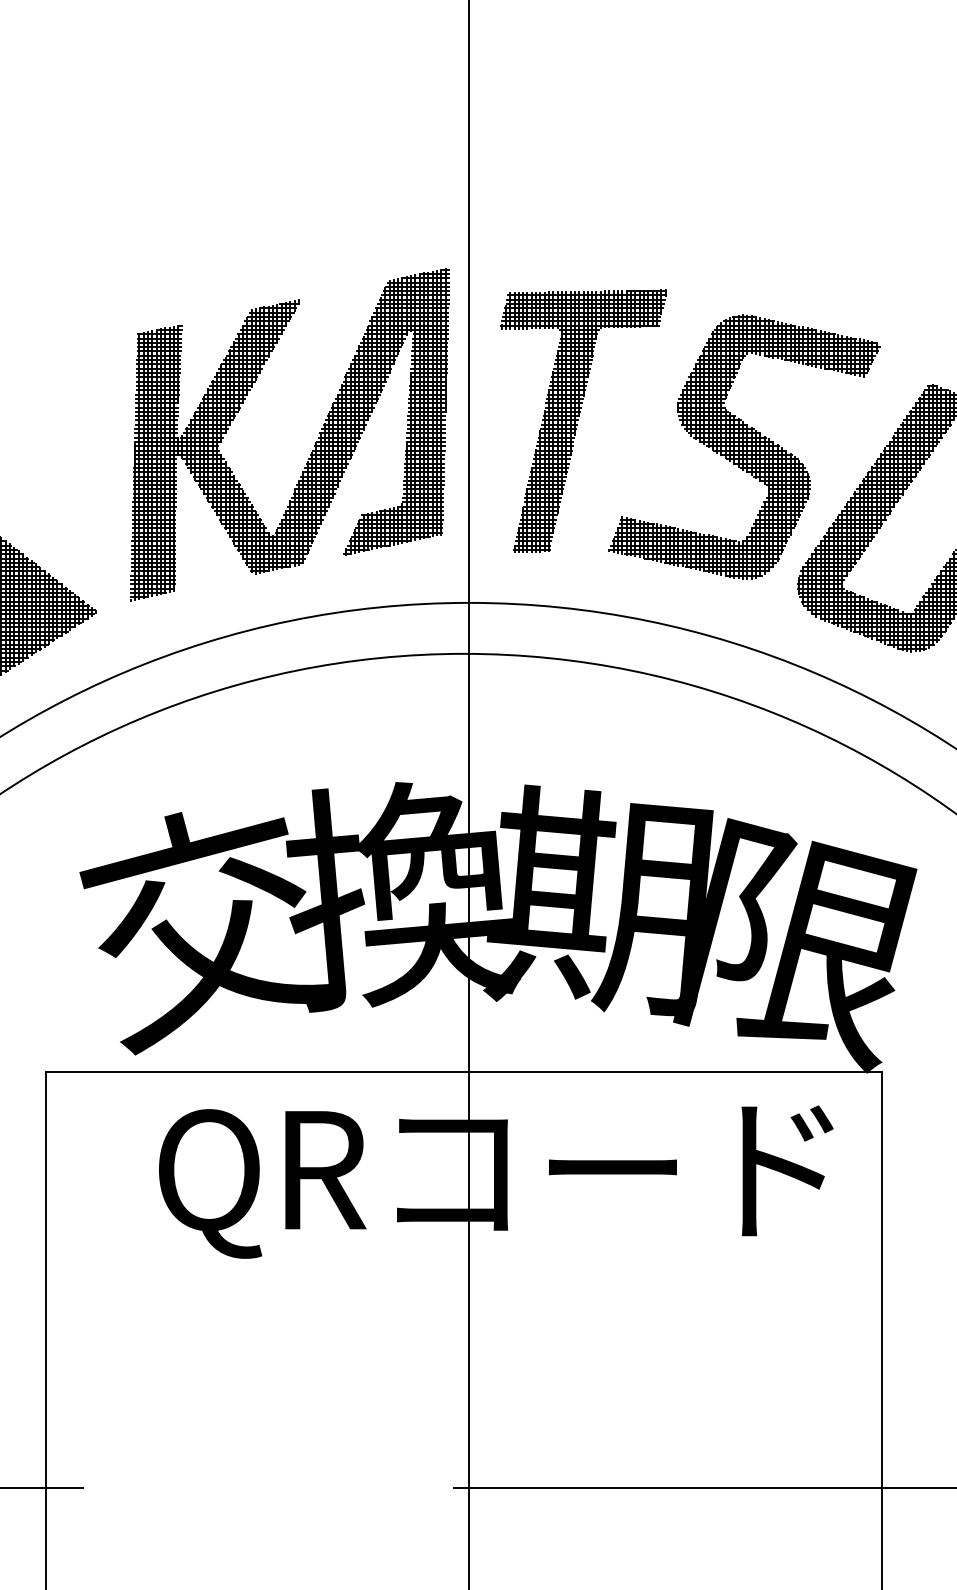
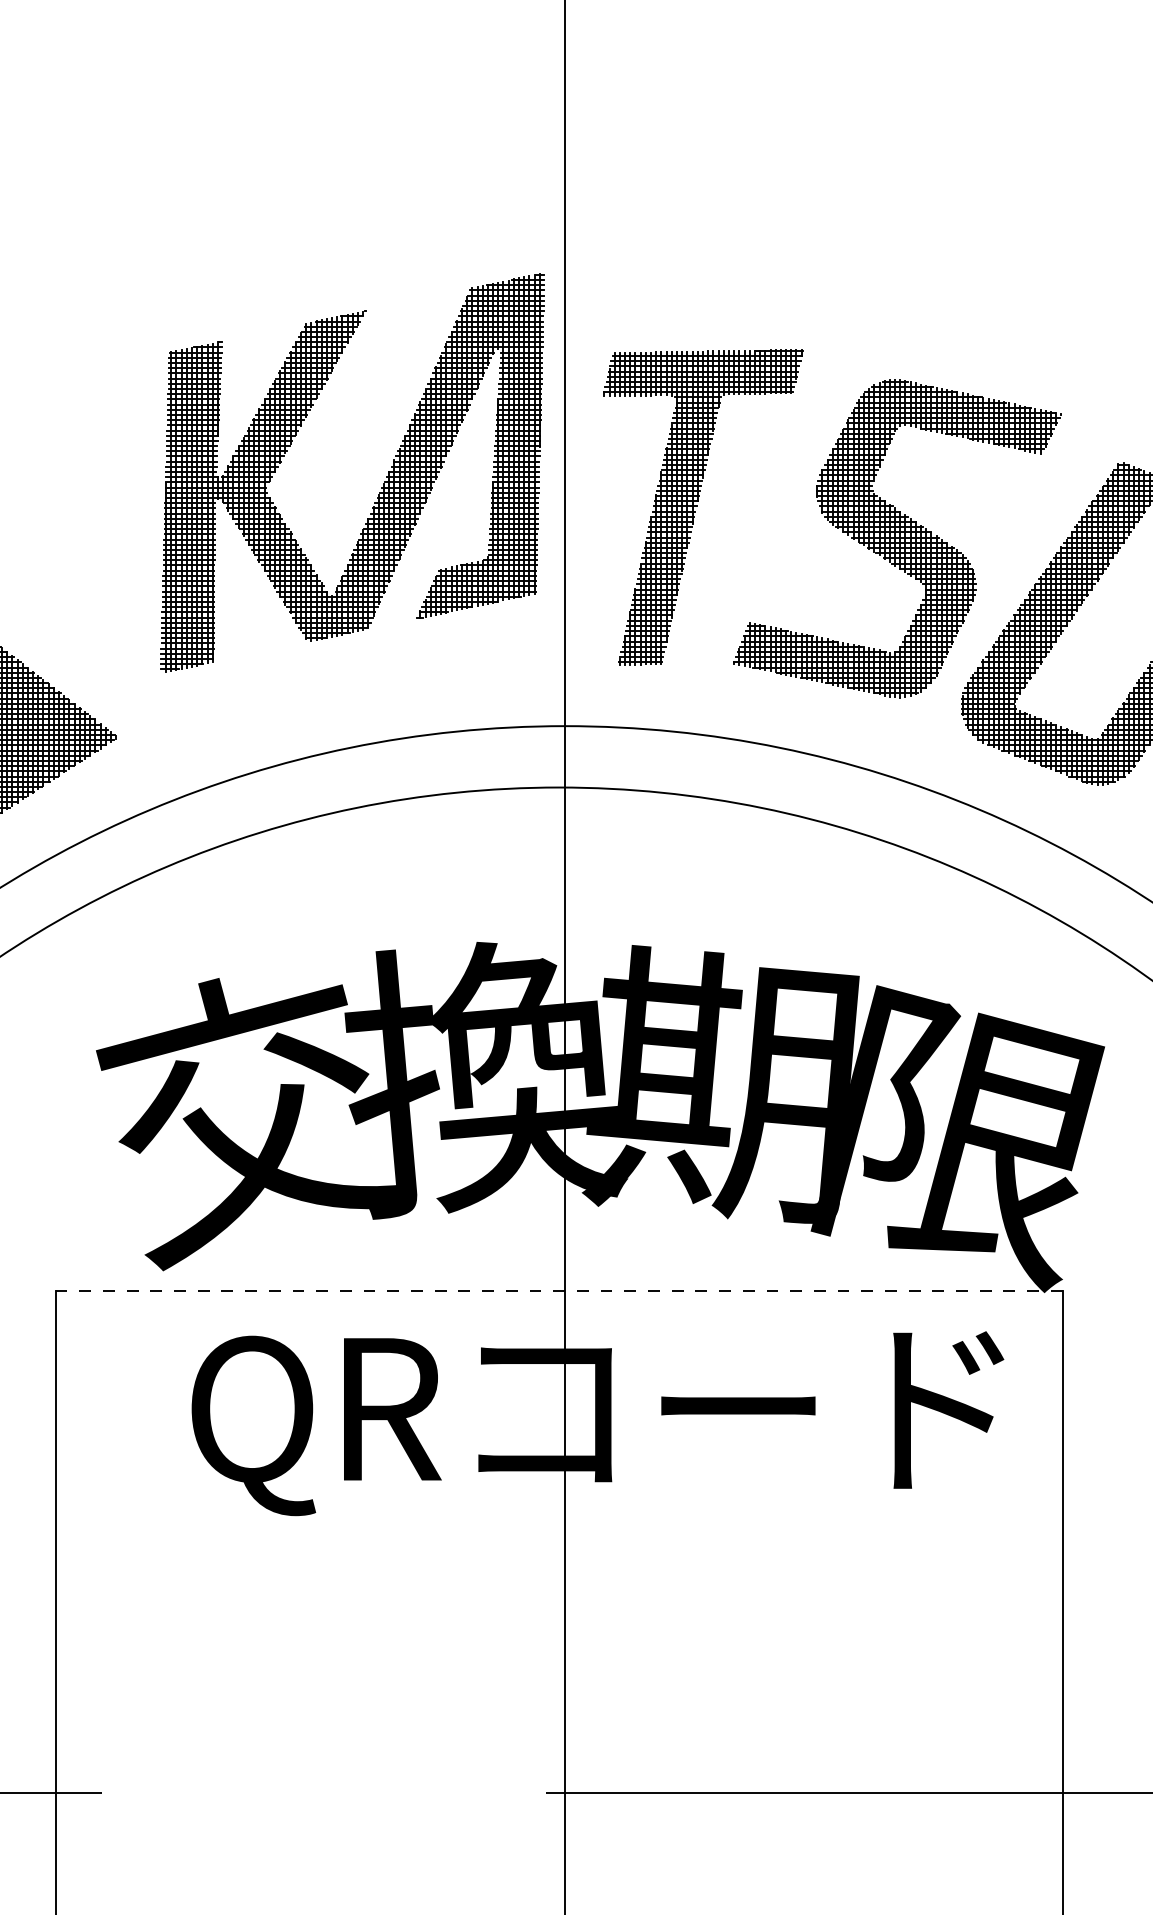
part: (314, 446) -> (381, 487), moved
line: (464, 1072) -> (559, 1291), solid -> dashed

